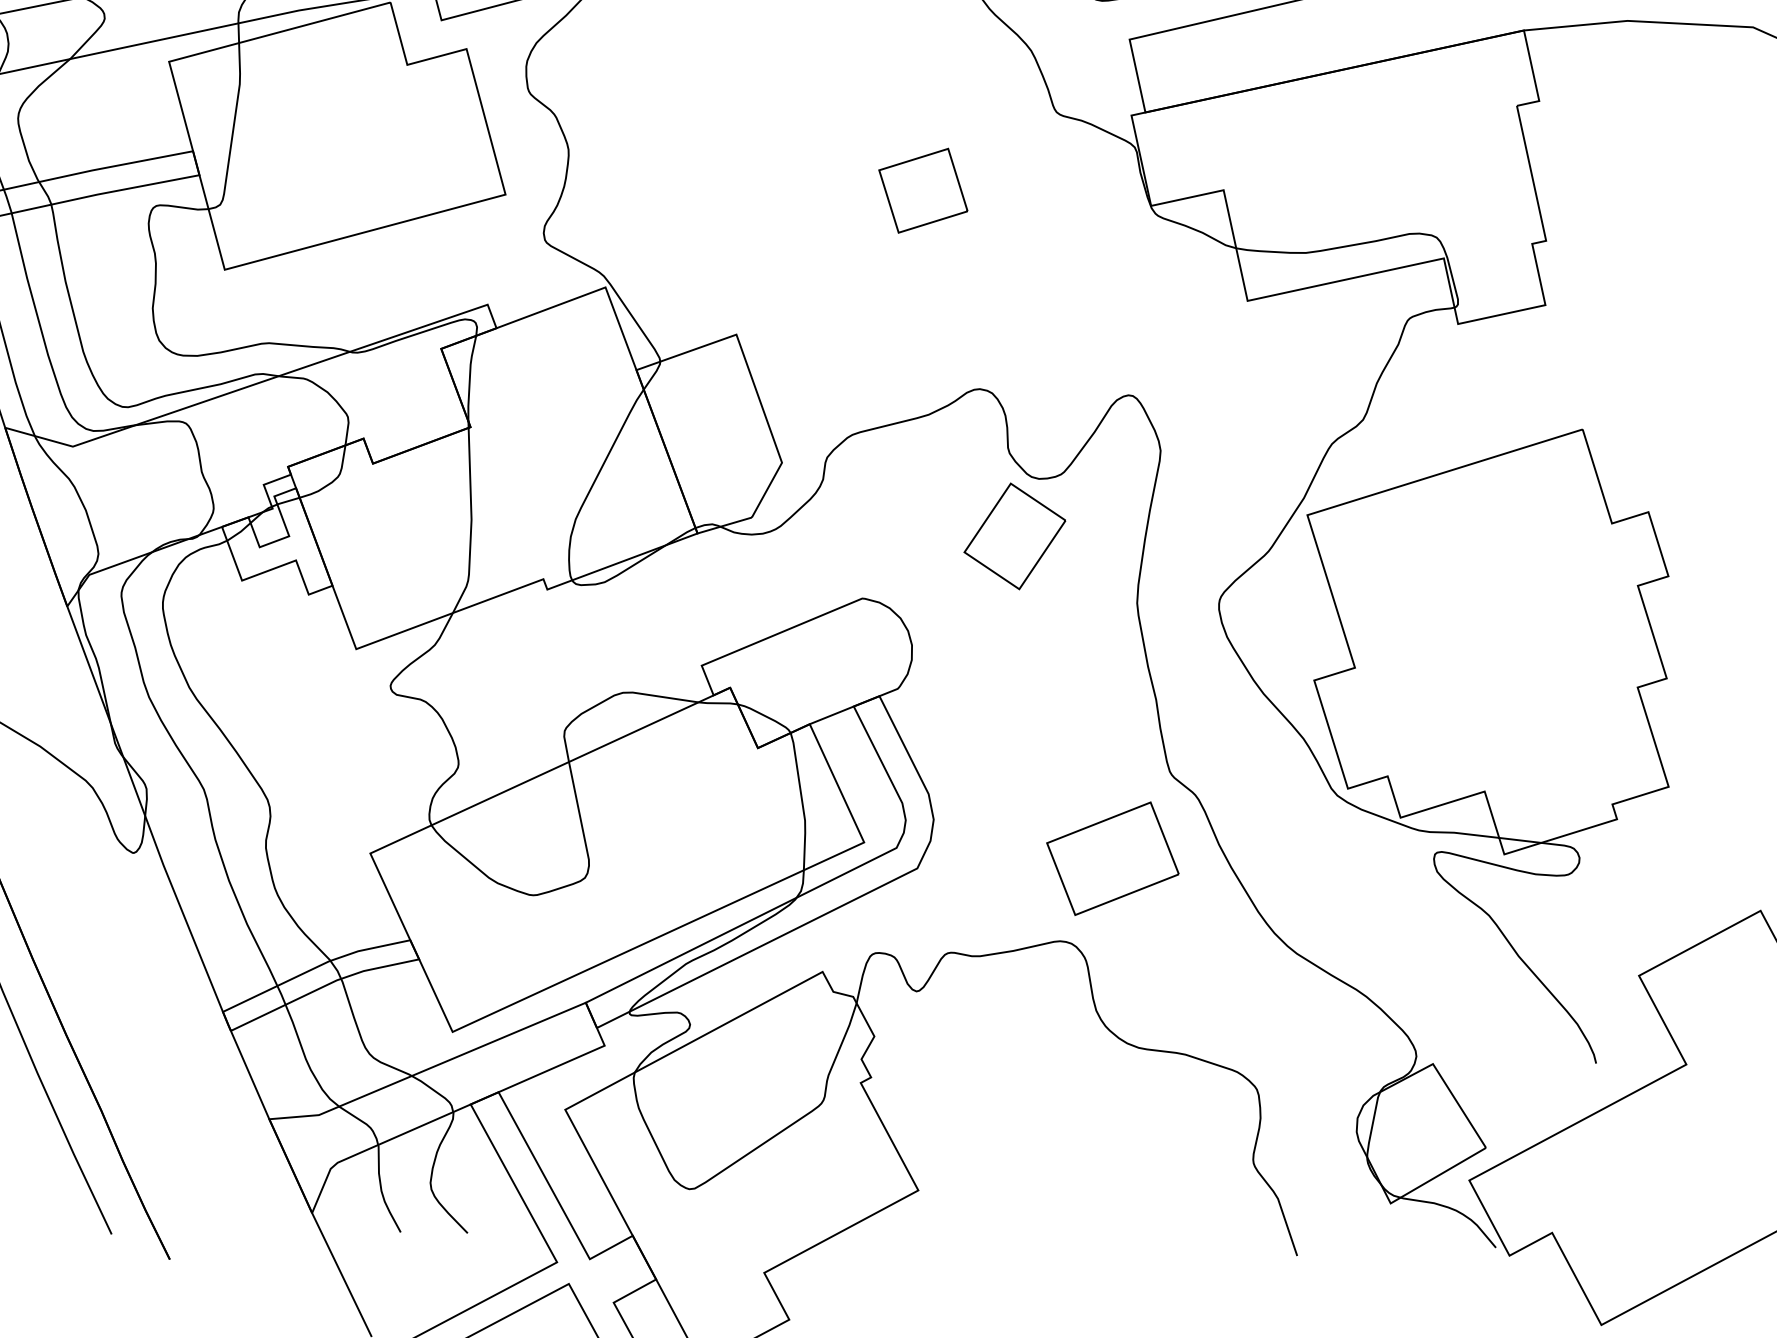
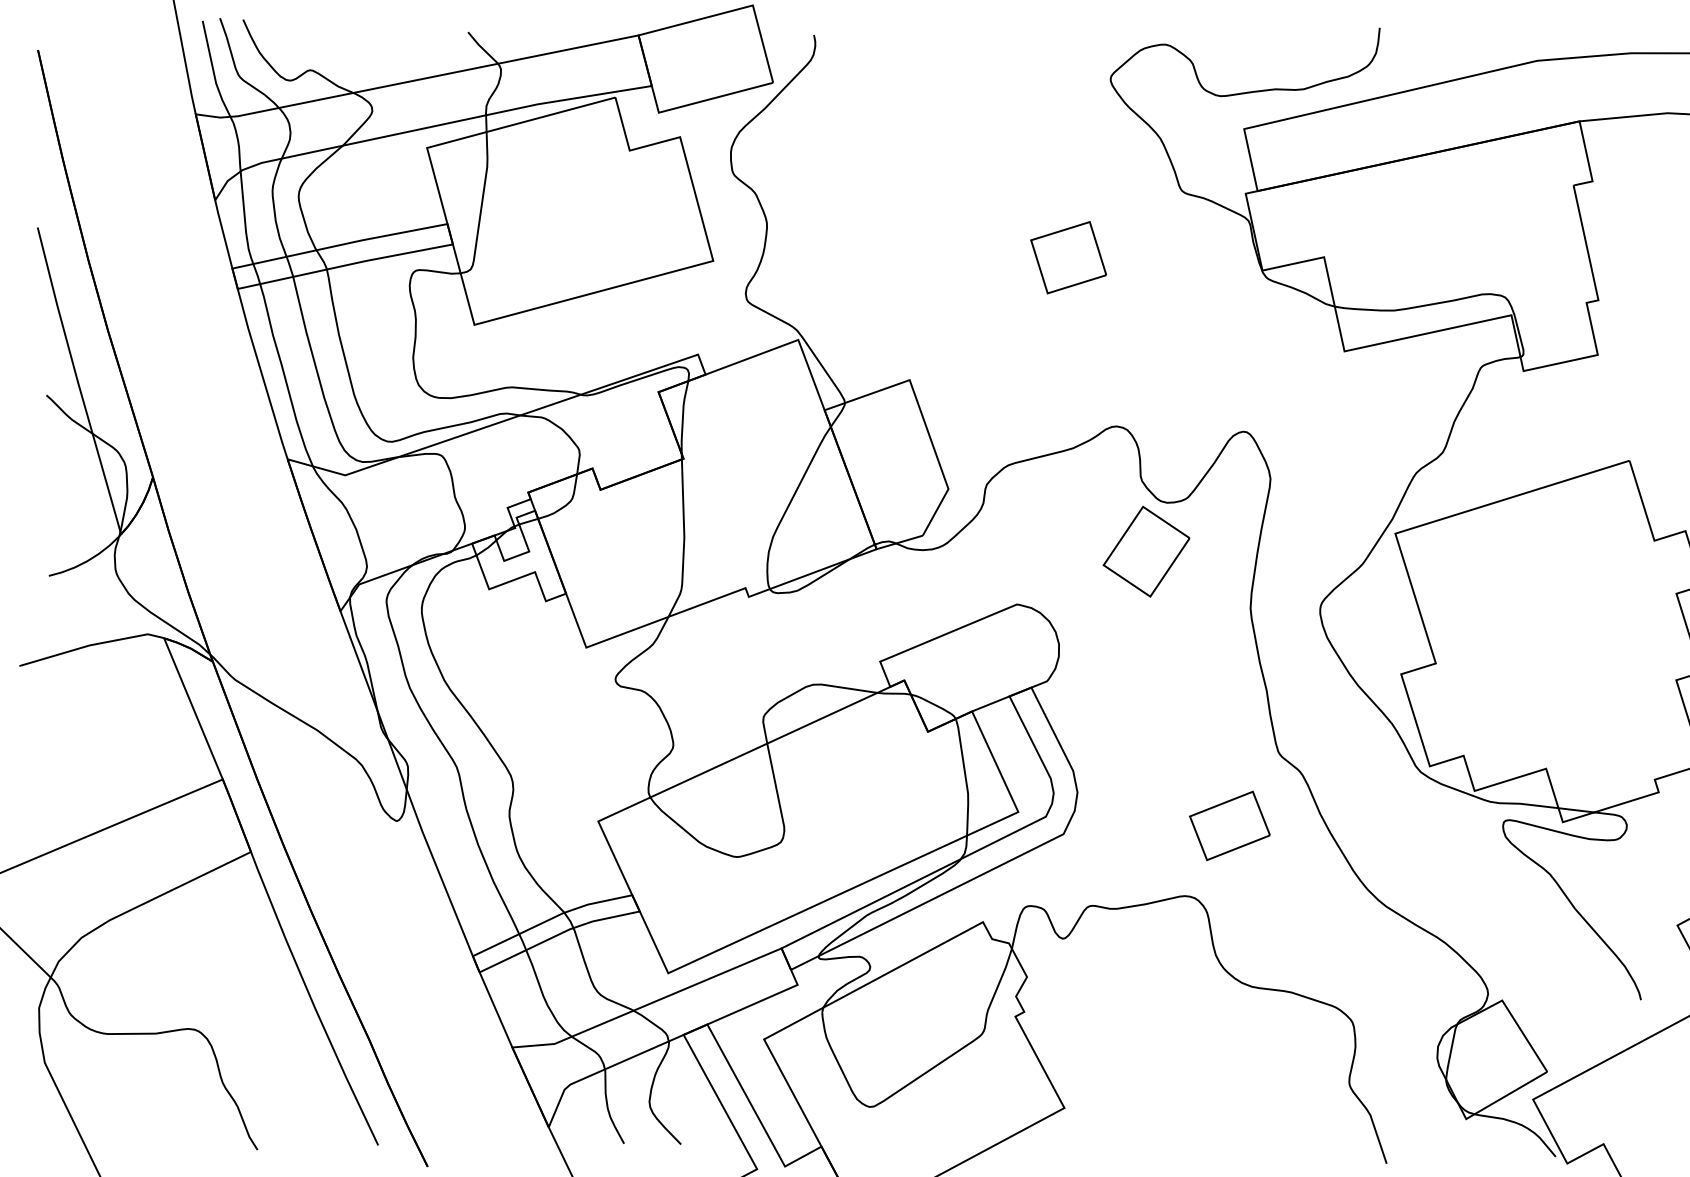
part: (1112, 858) -> (1229, 825), size x0.71

